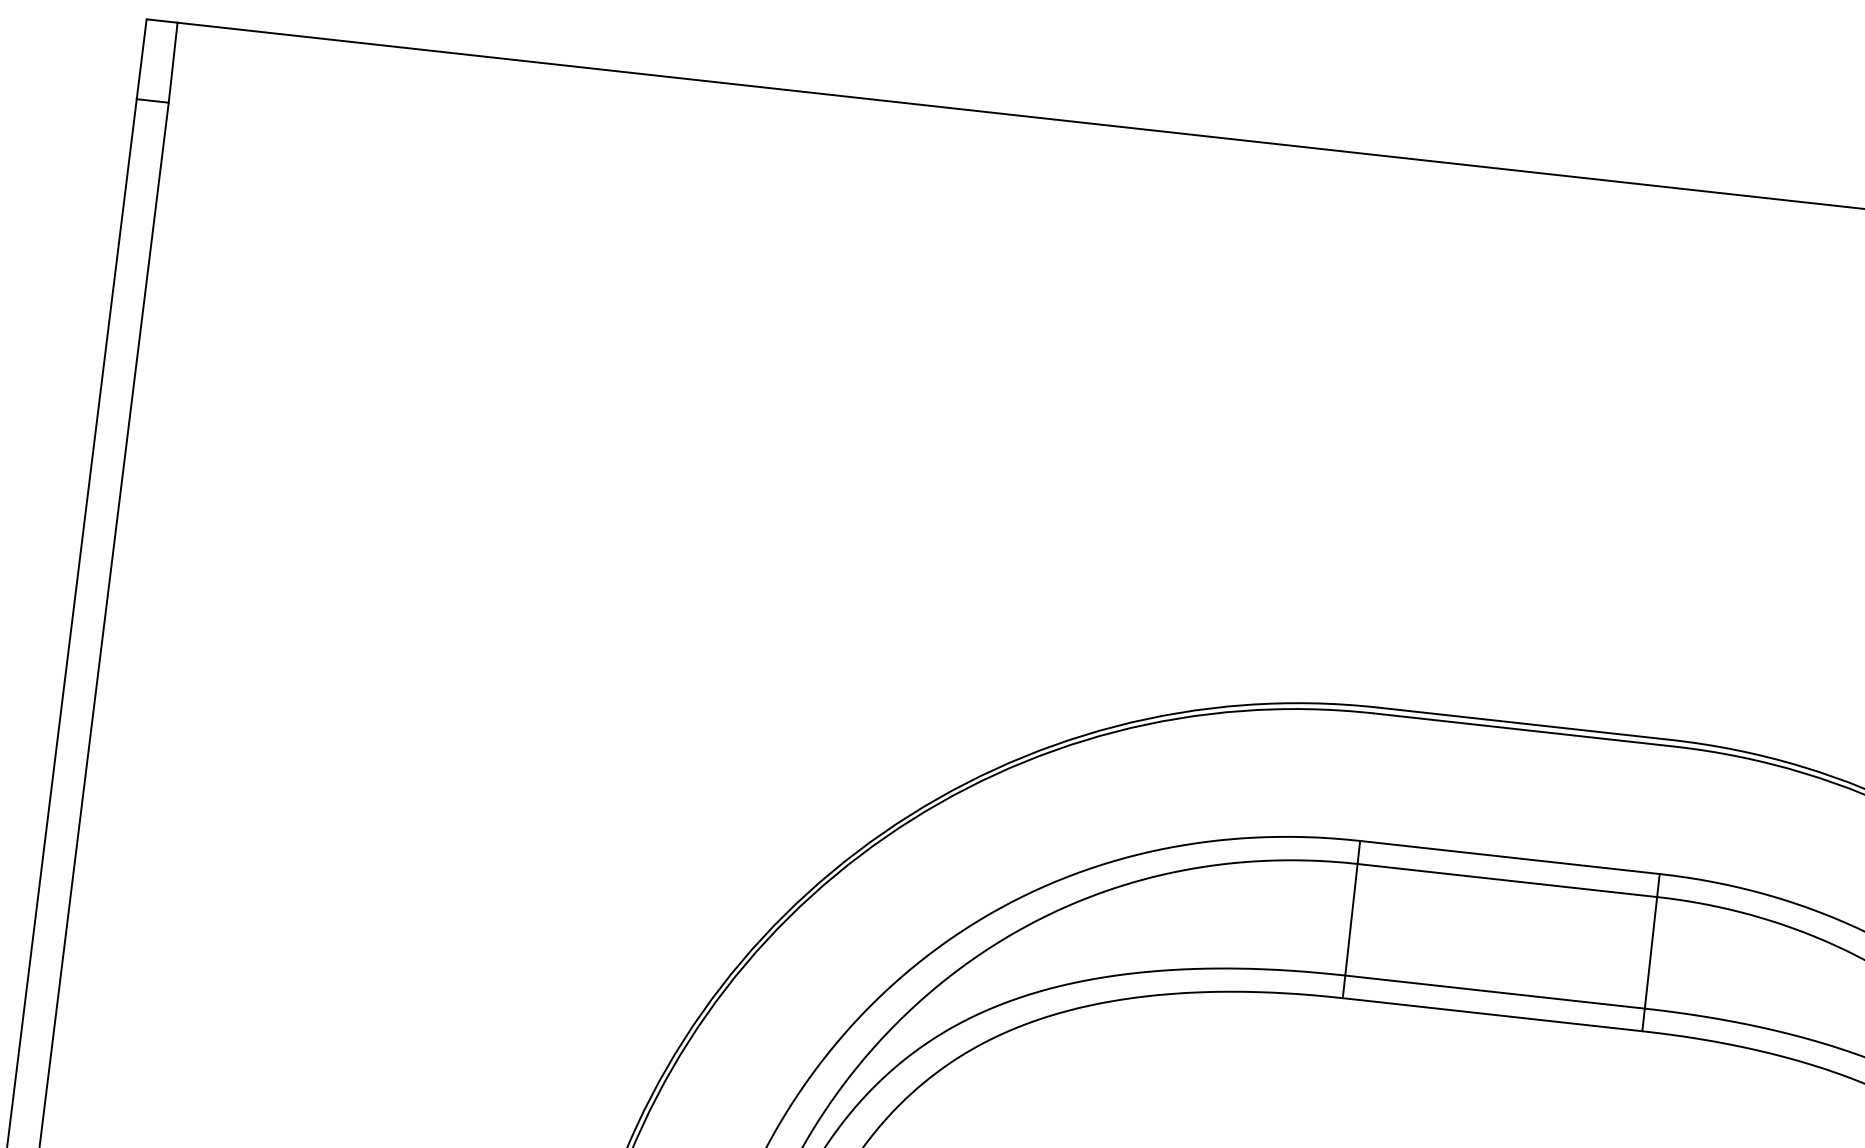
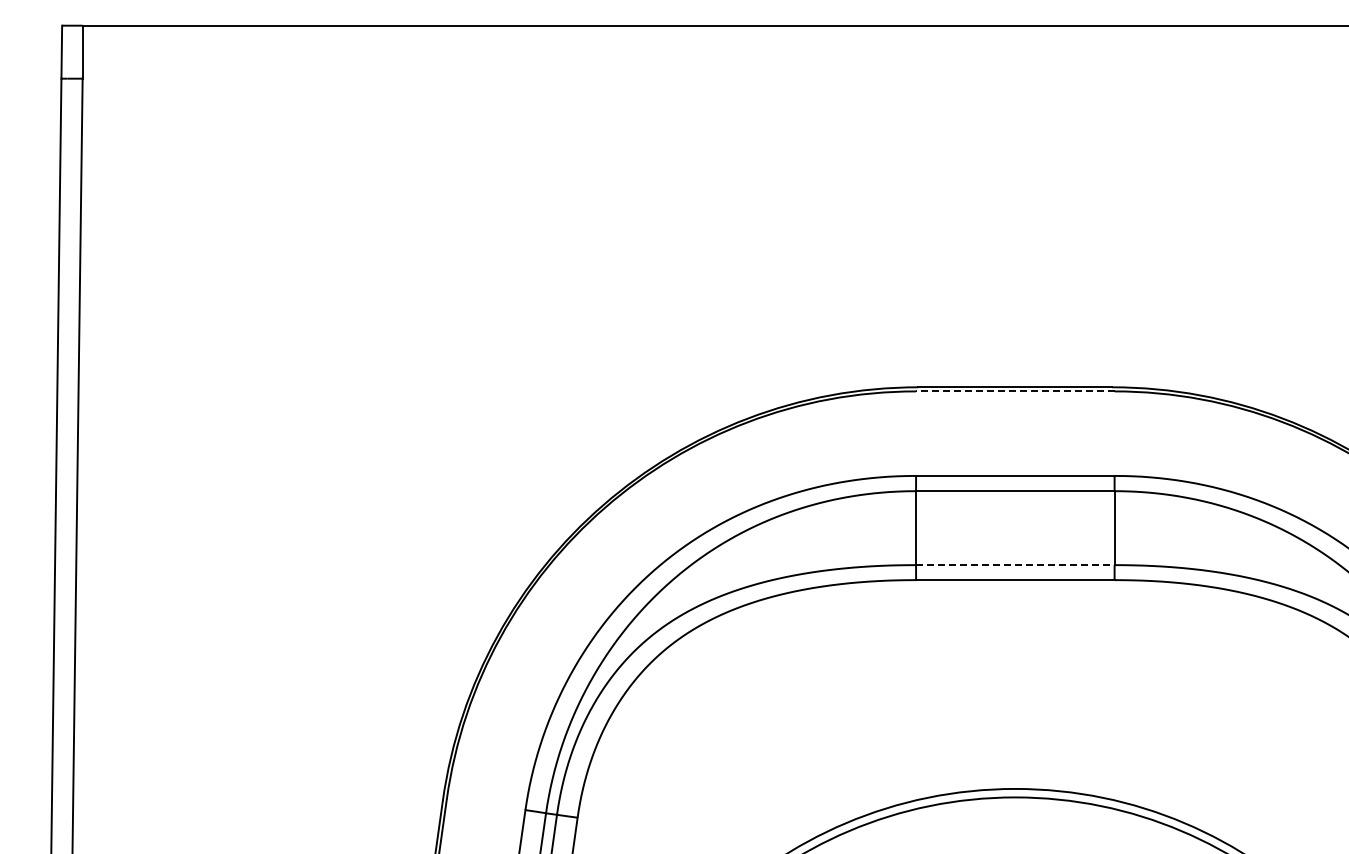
line: (1522, 729) -> (1014, 391), solid -> dashed
line: (1495, 992) -> (1015, 565), solid -> dashed

